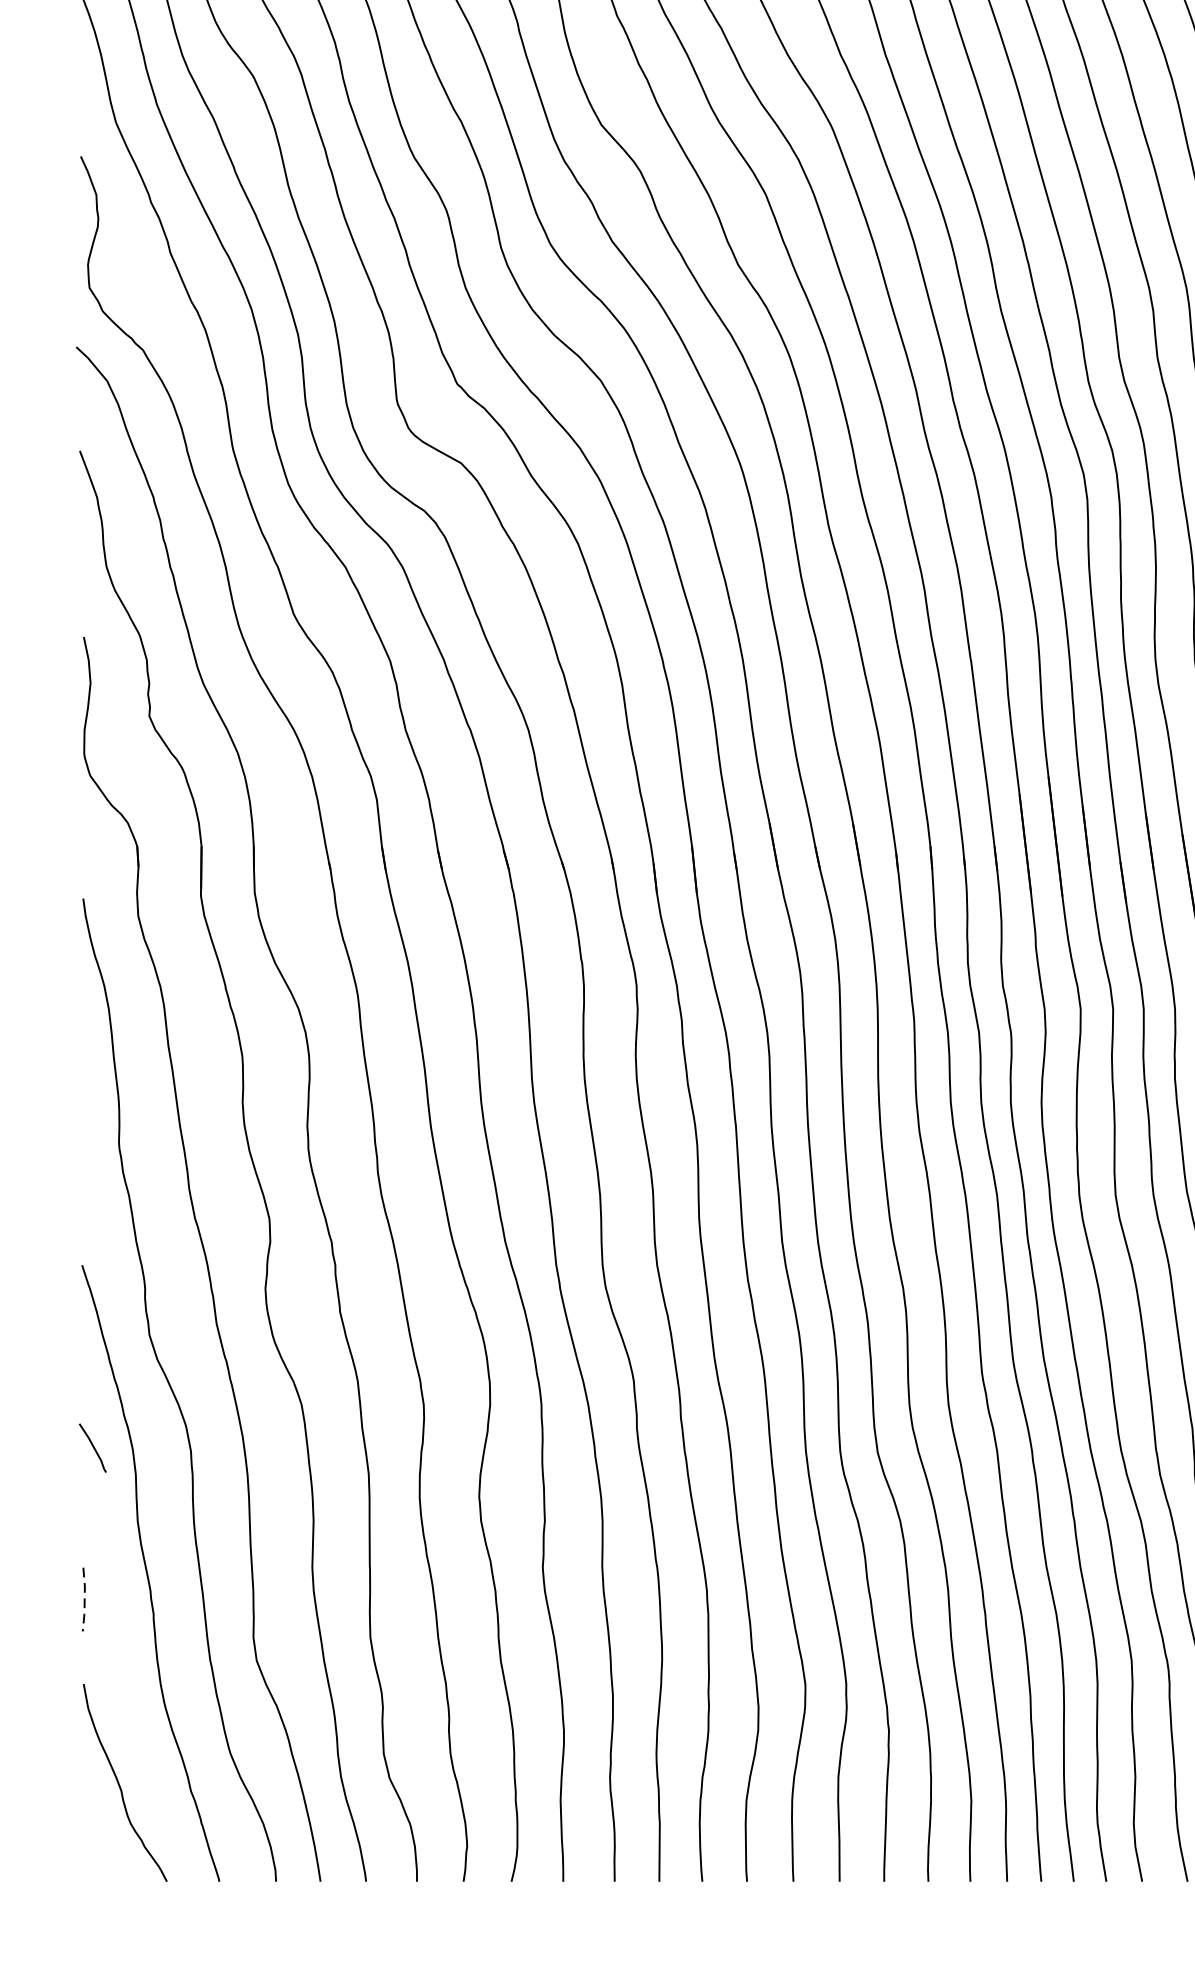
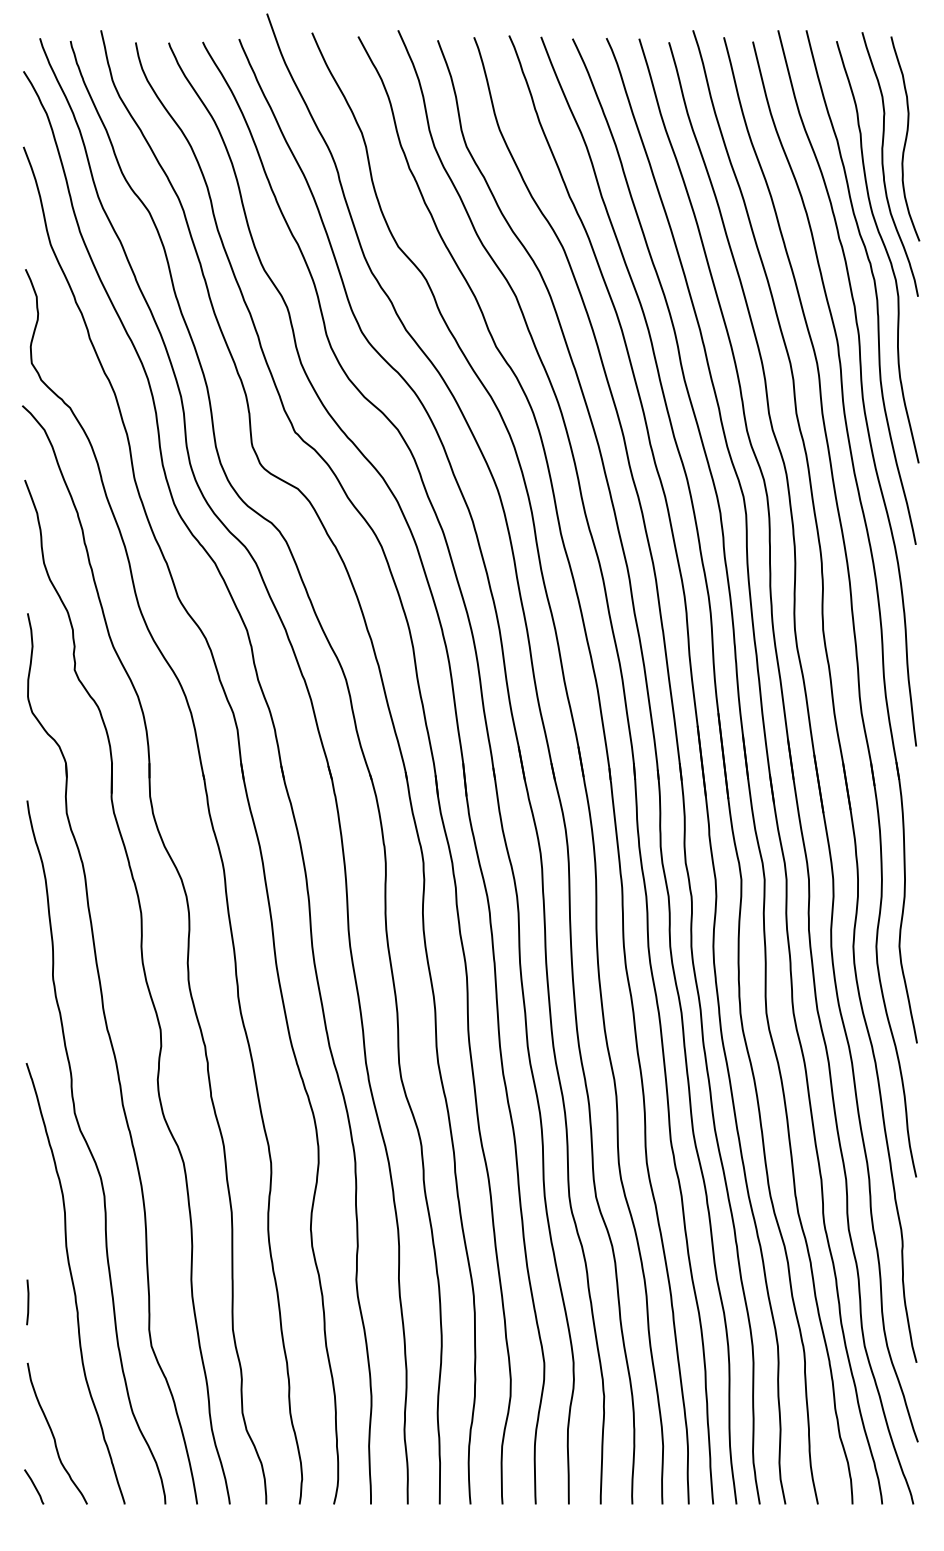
line: (93, 1447) -> (34, 1486), moved
line: (84, 1601) -> (28, 1303), dashed -> solid

